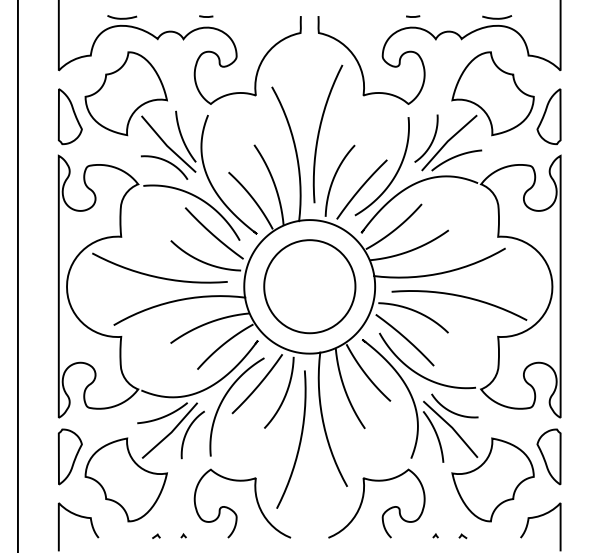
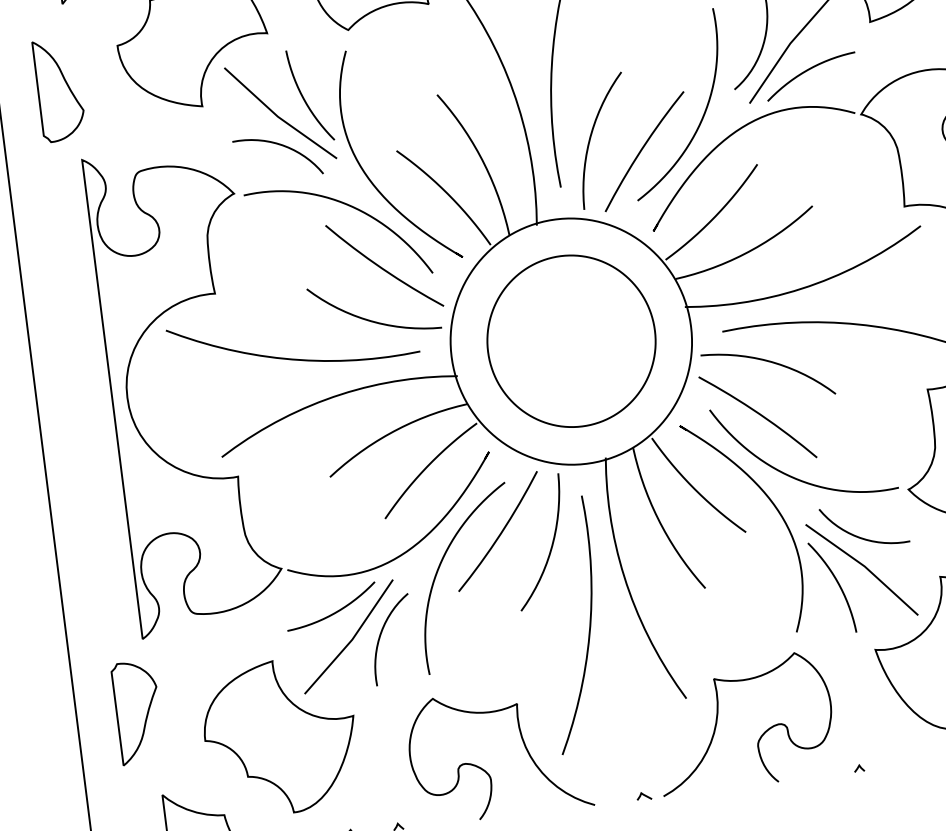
part: (69, 116) -> (57, 89), moved
part: (69, 456) -> (136, 711), moved
line: (462, 536) -> (643, 796), moved

